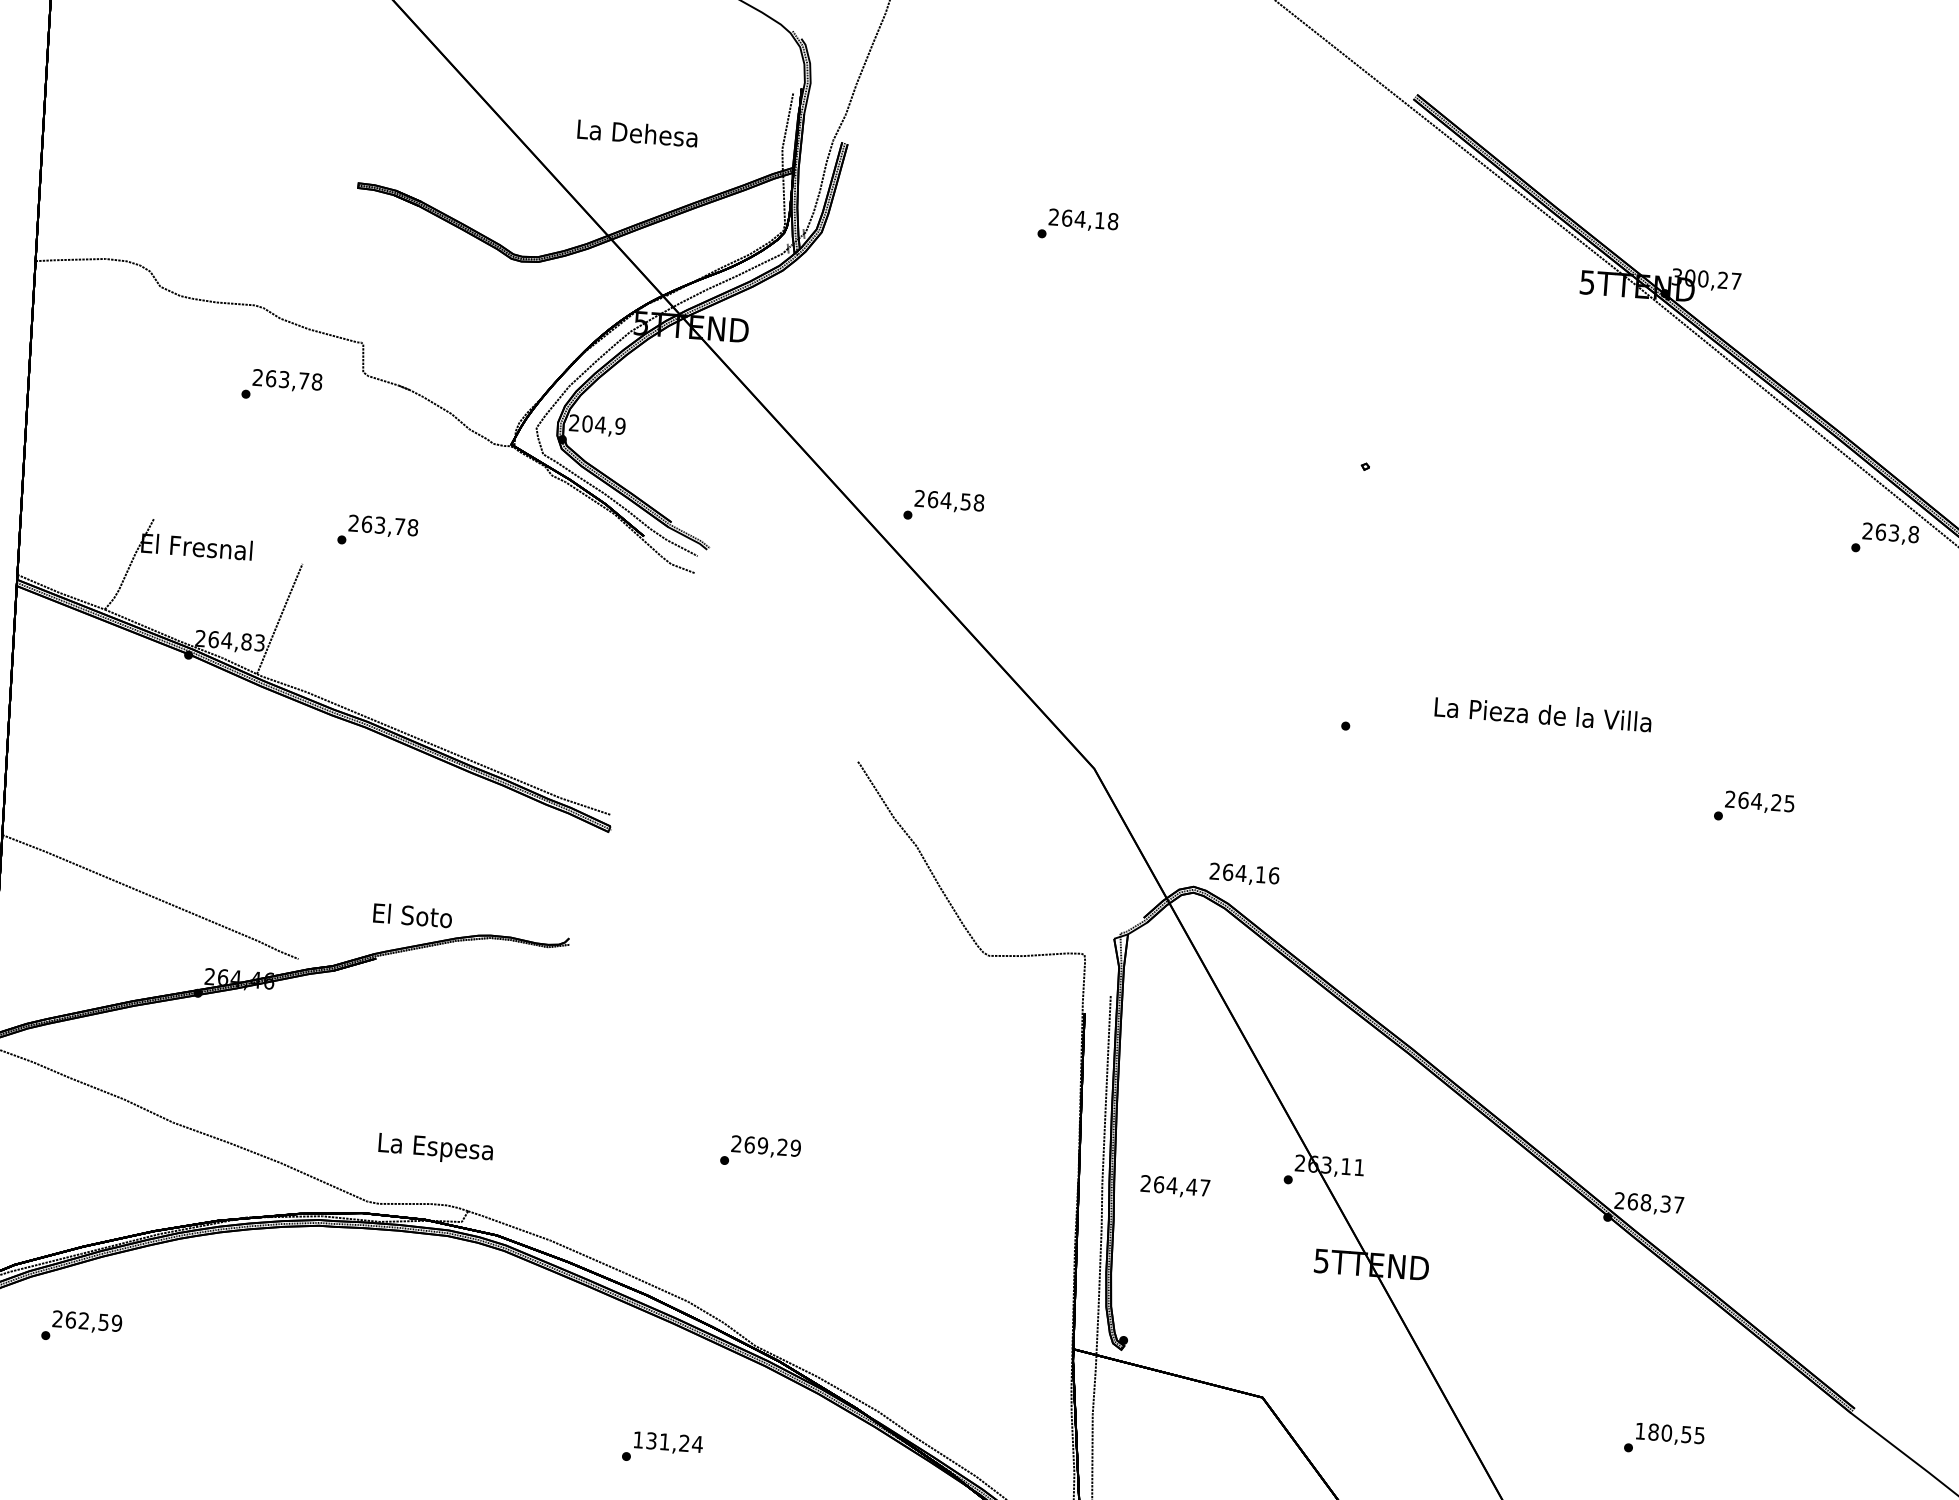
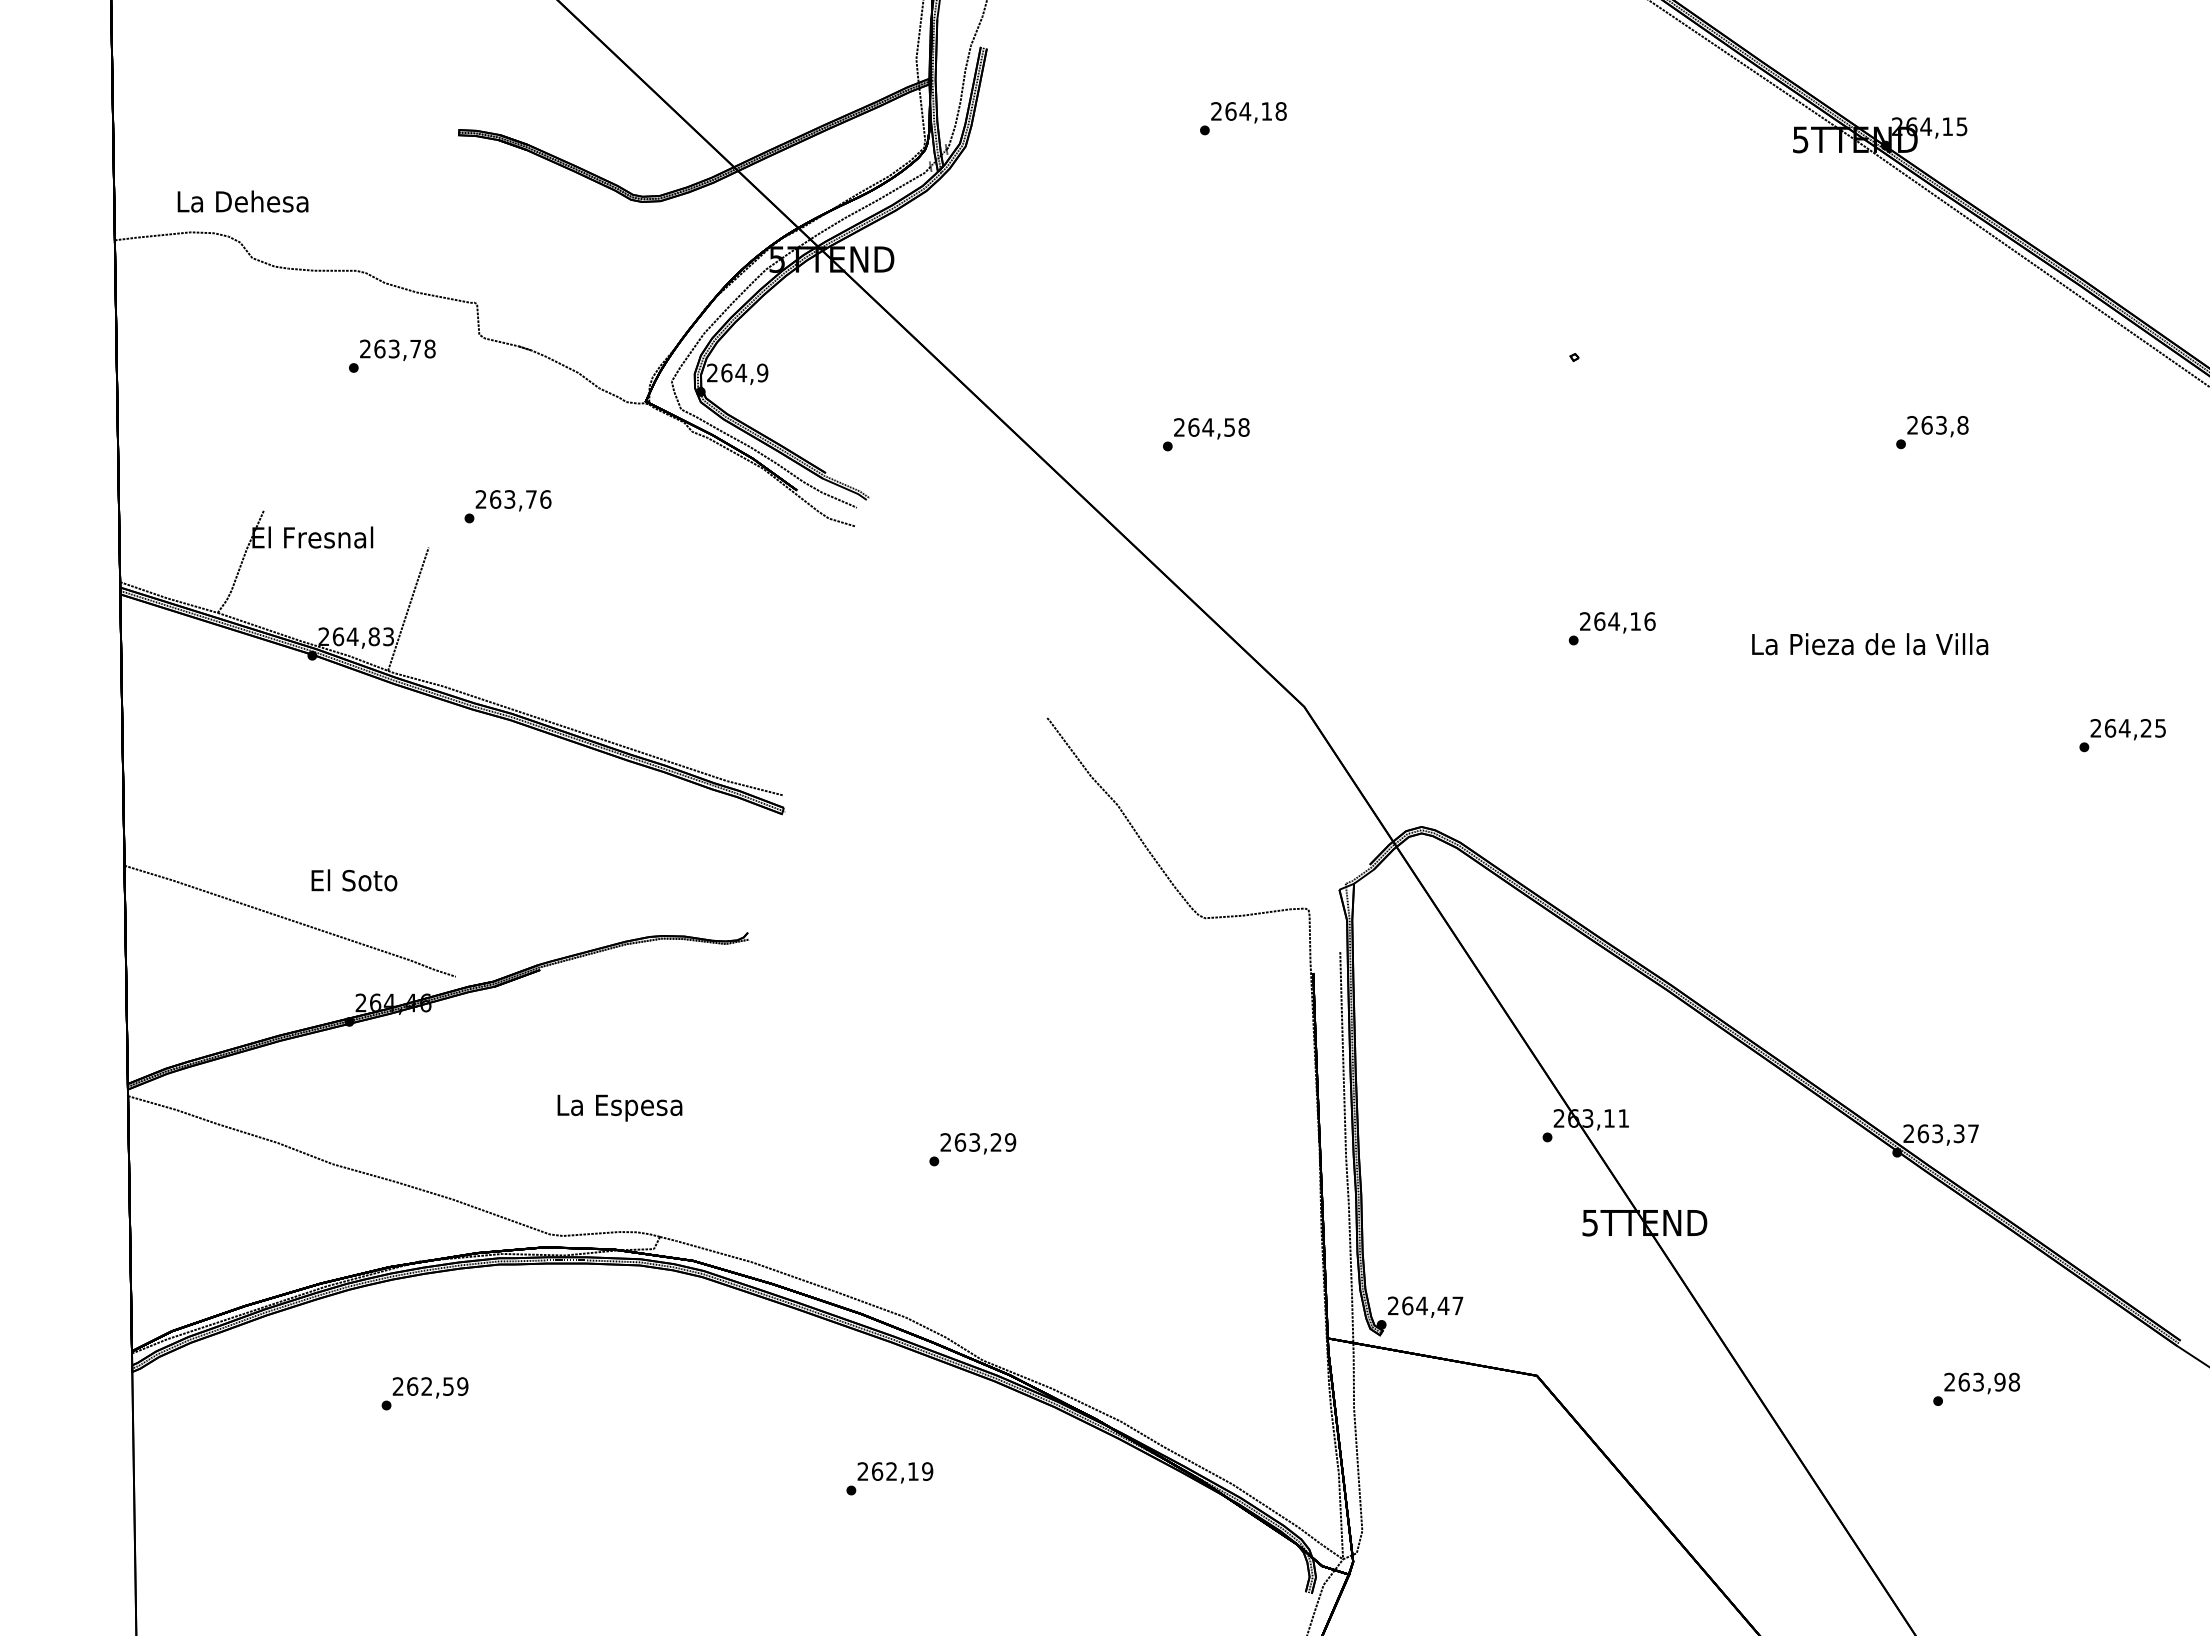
text: (637, 133) -> (242, 201), moved
text: (1706, 278) -> (1929, 126), 300,27 -> 264,15
text: (587, 423) -> (726, 372), 204,9 -> 264,9
text: (944, 506) -> (1206, 434), moved
text: (412, 527) -> (545, 499), 263,78 -> 263,76
text: (1885, 539) -> (1932, 432), moved
text: (1543, 714) -> (1870, 644), moved
text: (1754, 807) -> (2122, 735), moved
text: (1244, 874) -> (1617, 622), moved
text: (412, 915) -> (354, 880), moved
text: (762, 1145) -> (974, 1142), 269,29 -> 263,29
text: (435, 1148) -> (619, 1107), moved
text: (1175, 1186) -> (1425, 1306), moved
text: (1645, 1202) -> (1937, 1133), 268,37 -> 263,37
text: (81, 1327) -> (424, 1393), moved
text: (1669, 1432) -> (1981, 1381), 180,55 -> 263,98
text: (668, 1442) -> (895, 1471), 131,24 -> 262,19

